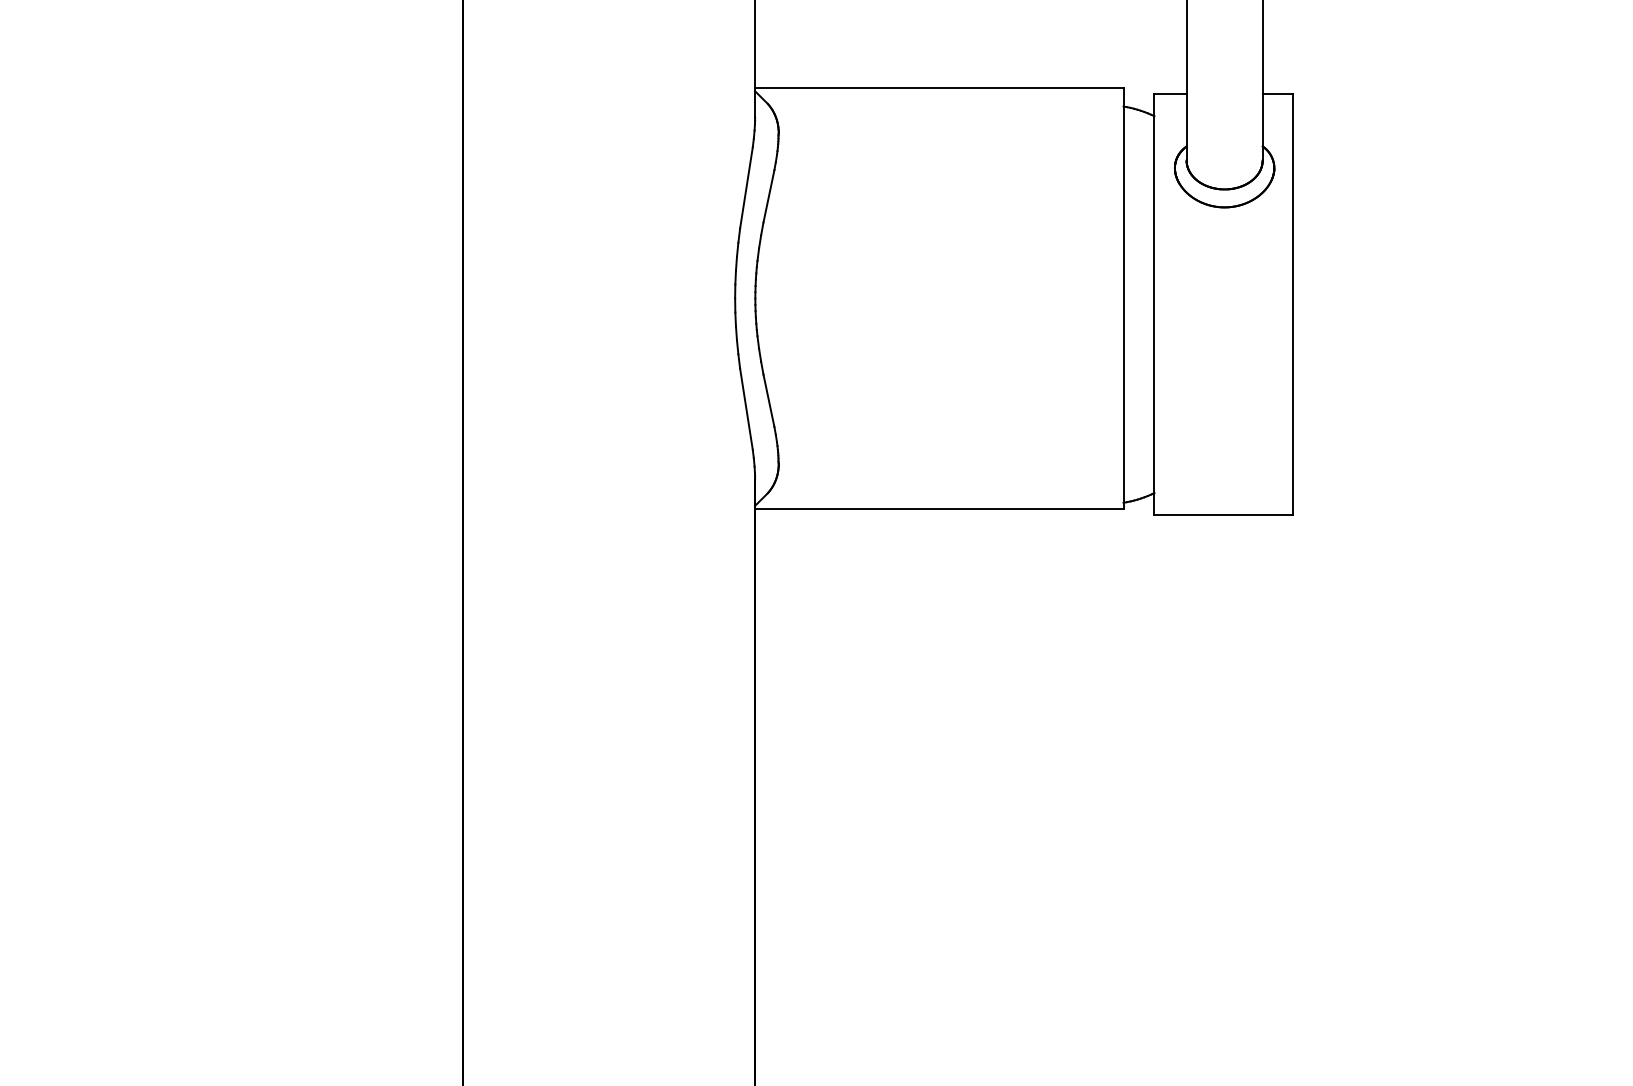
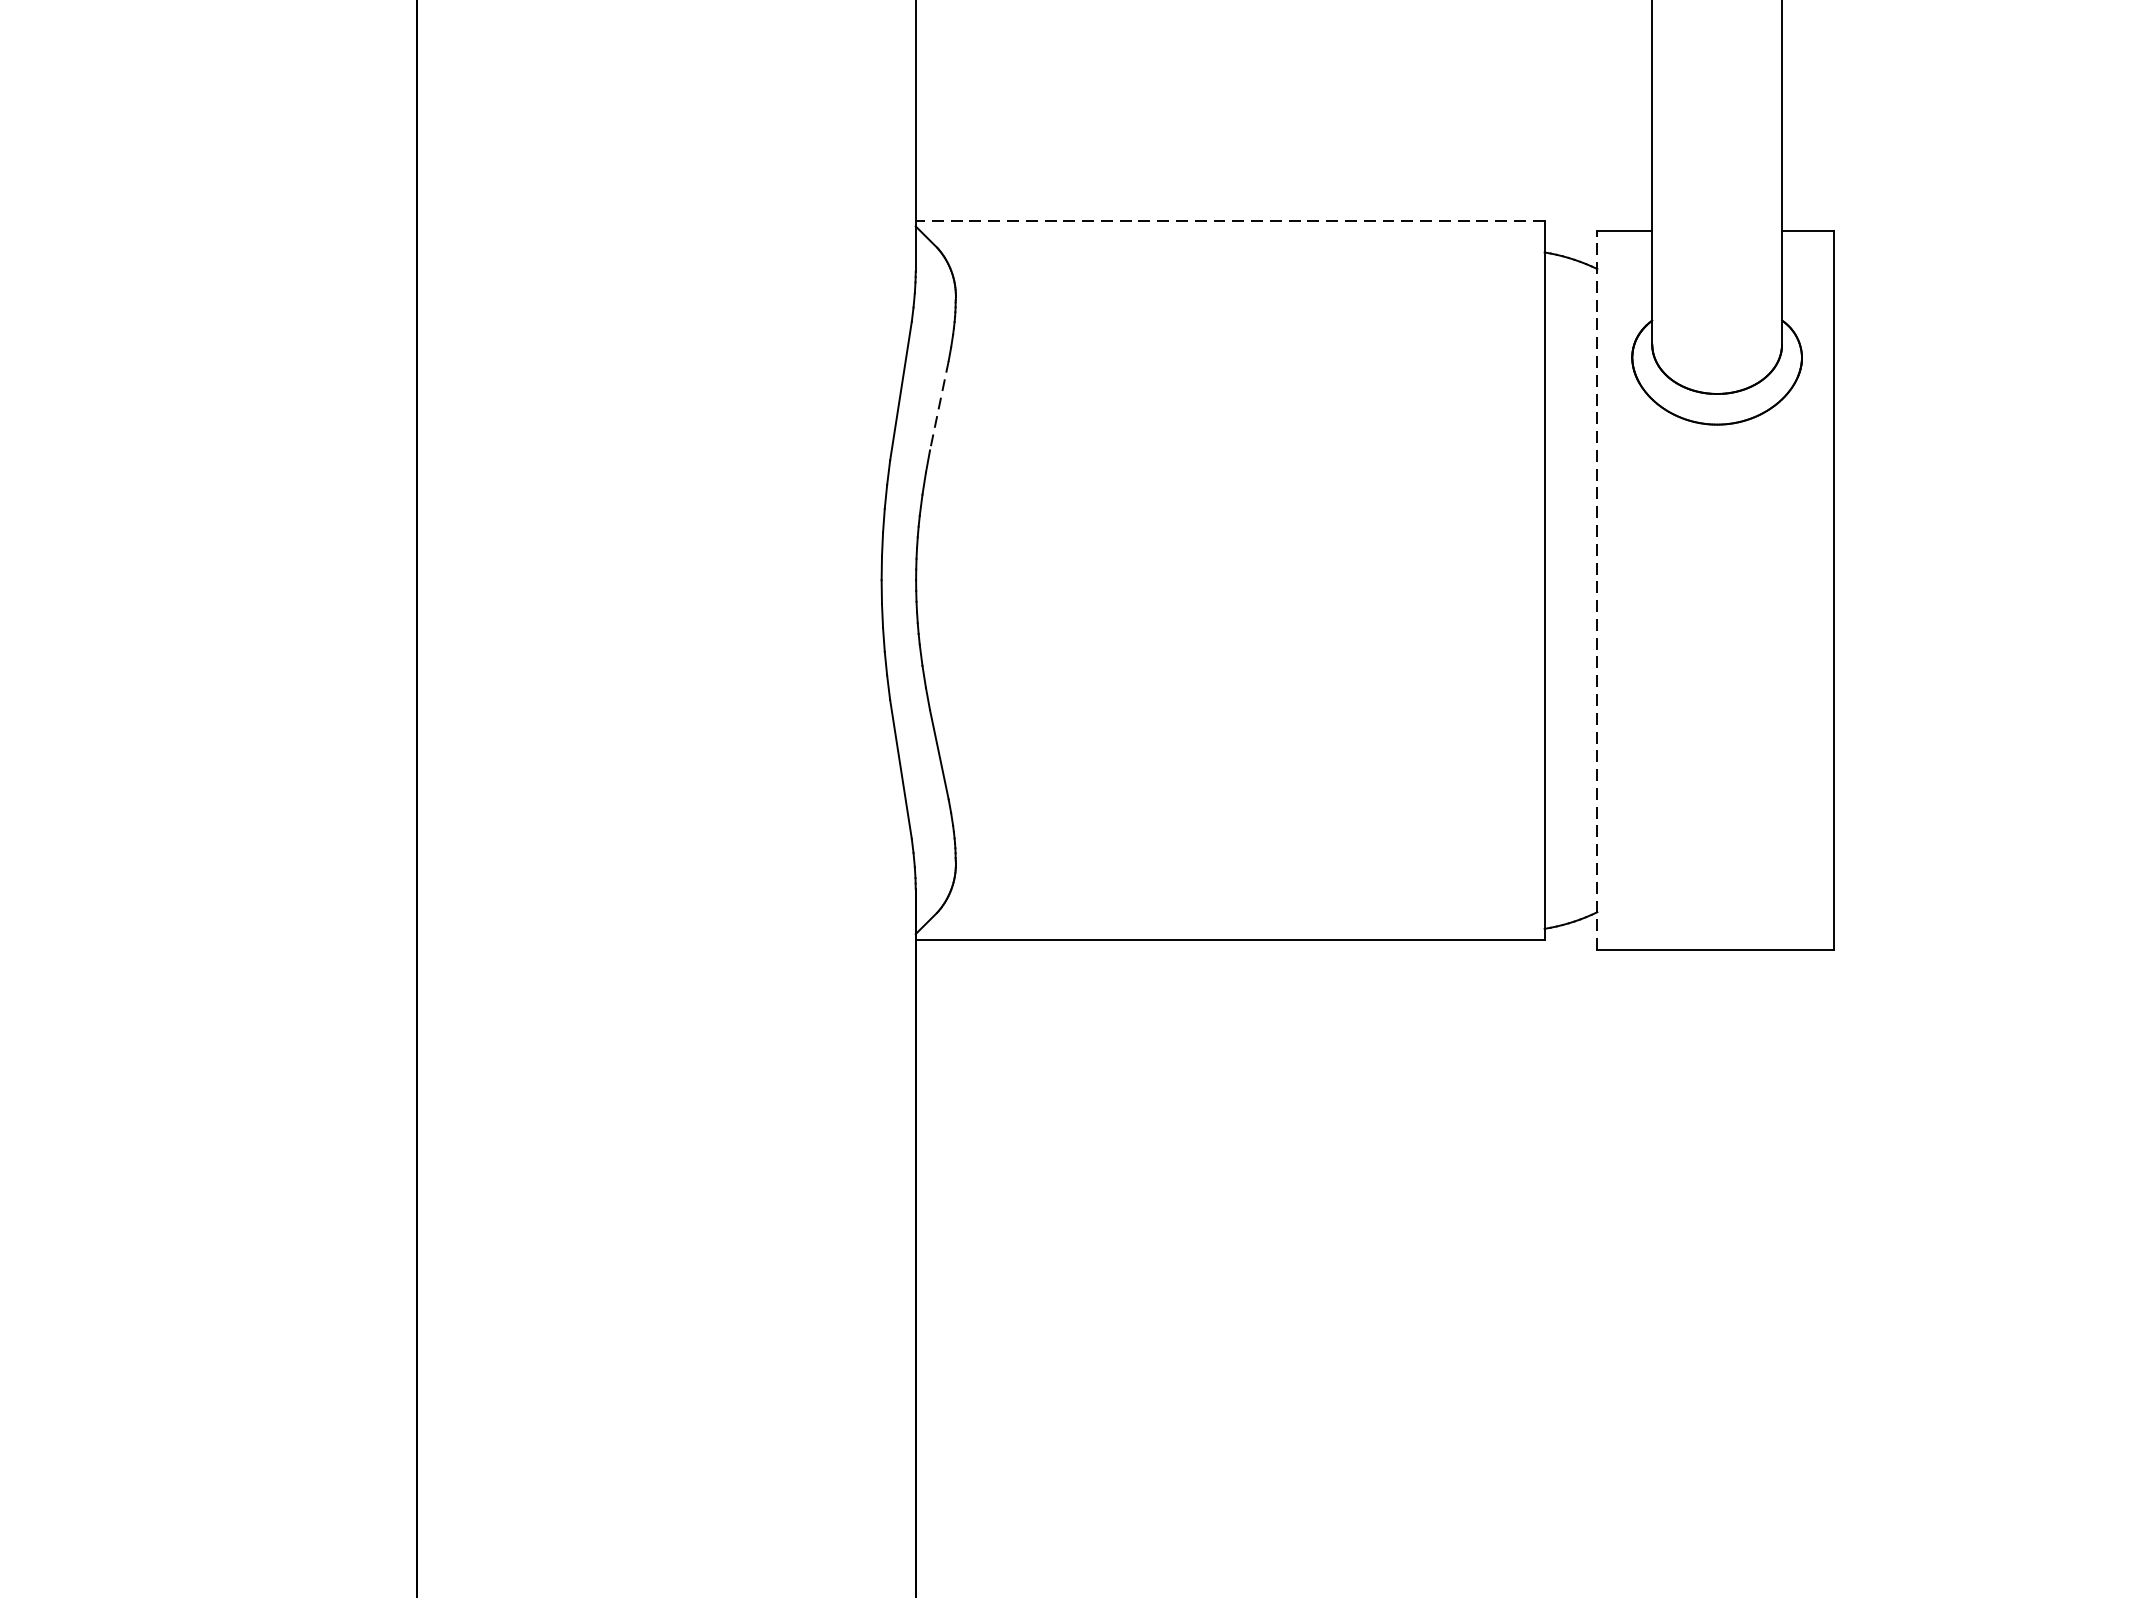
line: (938, 88) -> (1228, 221), solid -> dashed
line: (768, 196) -> (938, 406), solid -> dashed
line: (1154, 304) -> (1597, 590), solid -> dashed

